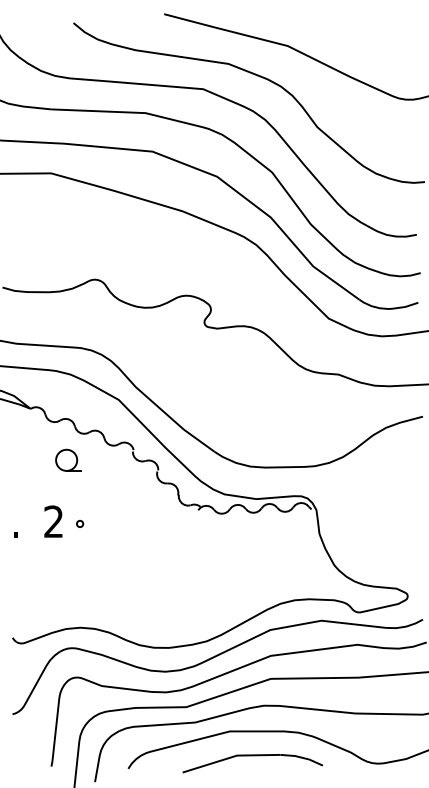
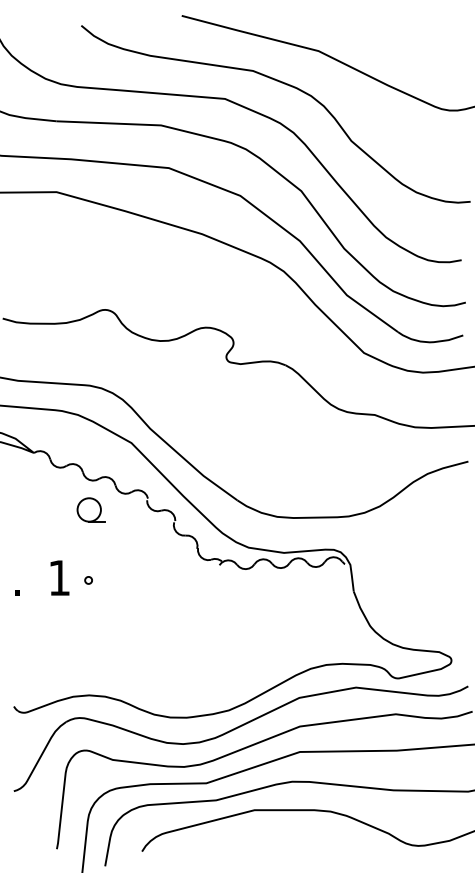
part: (68, 459) -> (91, 509), moved
text: (53, 521) -> (59, 577), 2 -> 1
part: (252, 756) -> (279, 837), removed

